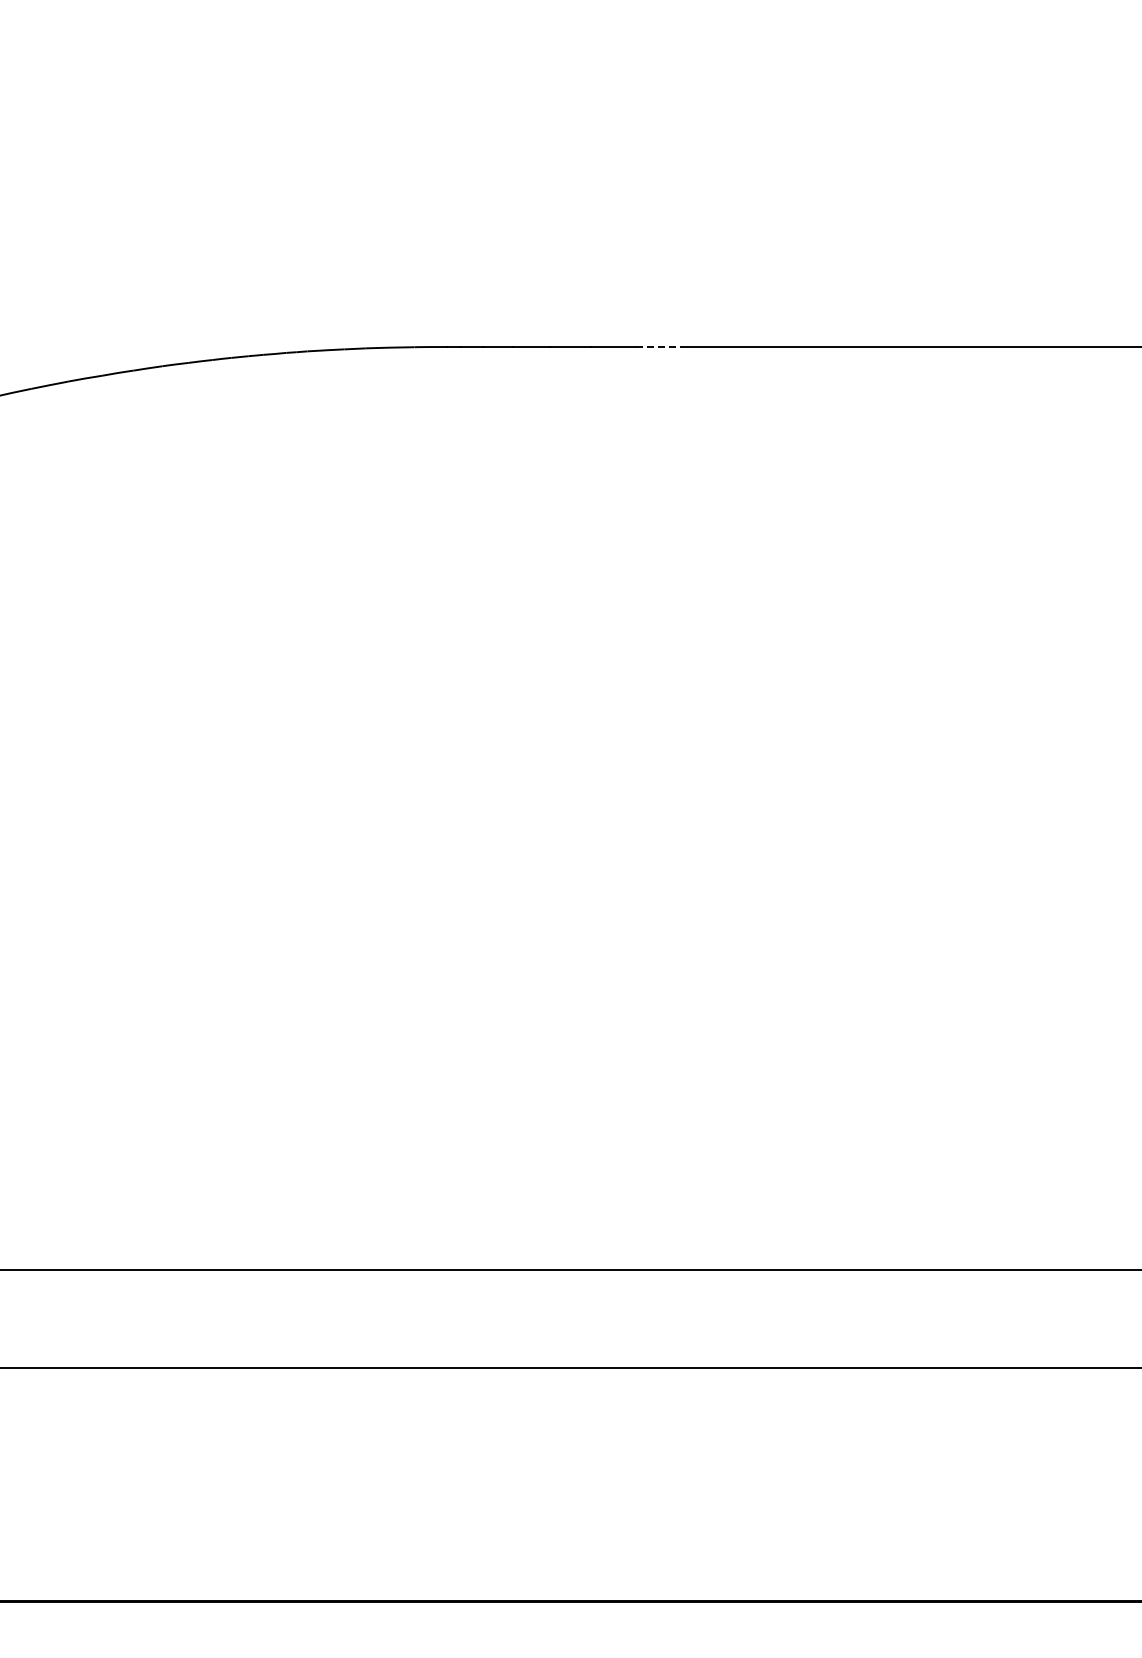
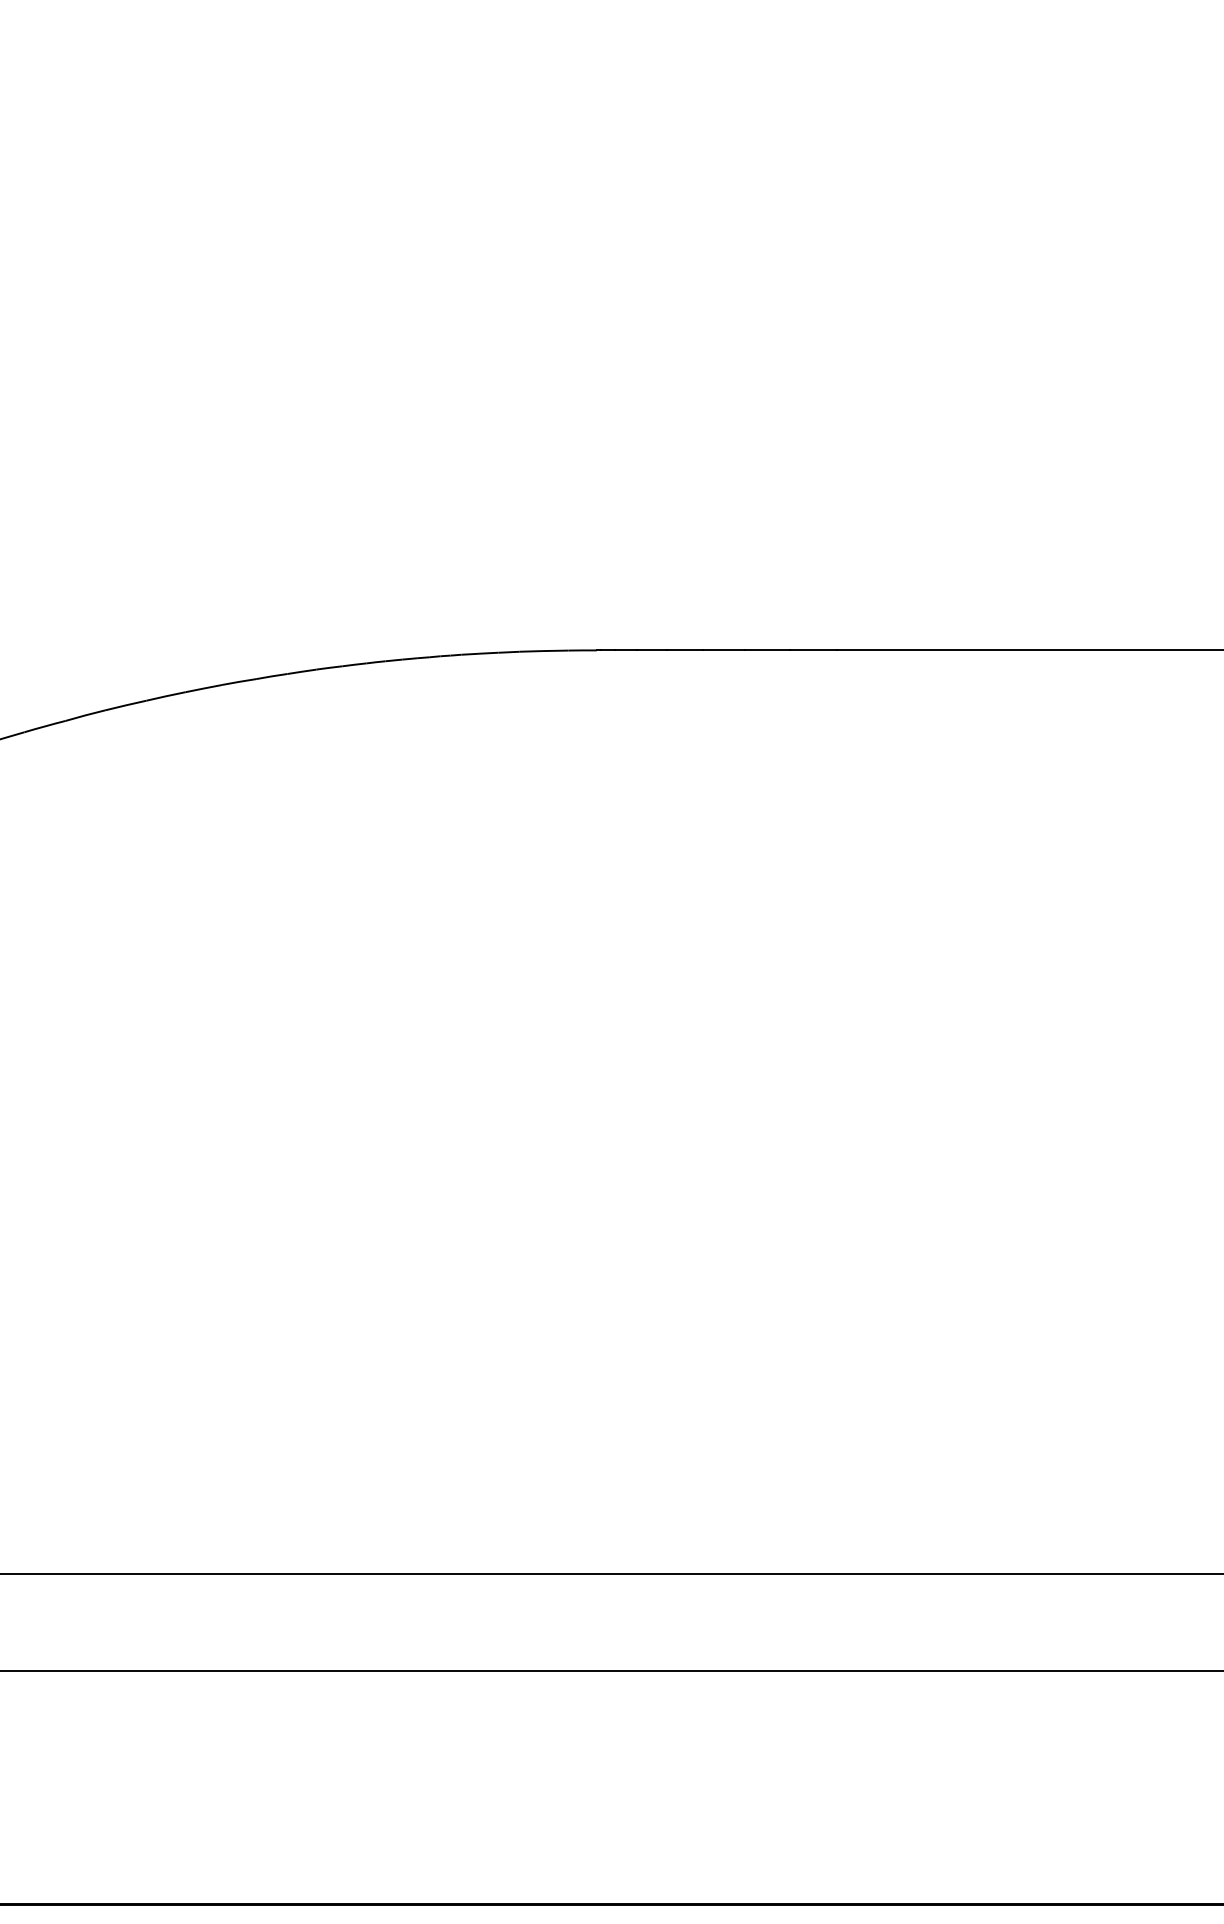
line: (660, 347) -> (814, 650), dashed -> solid

